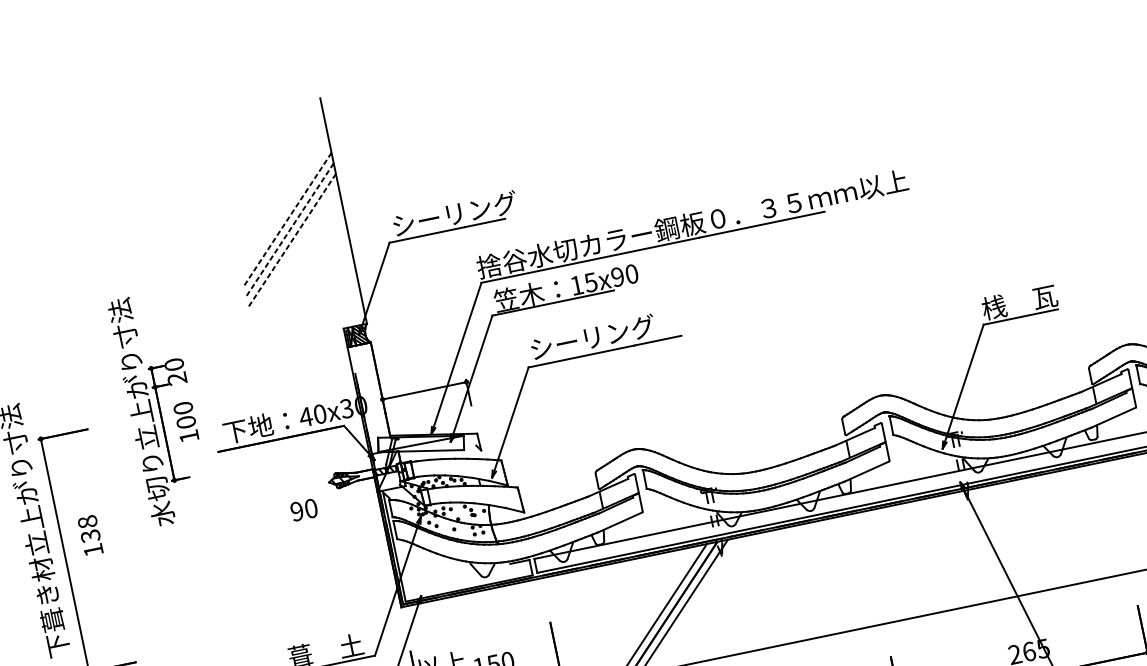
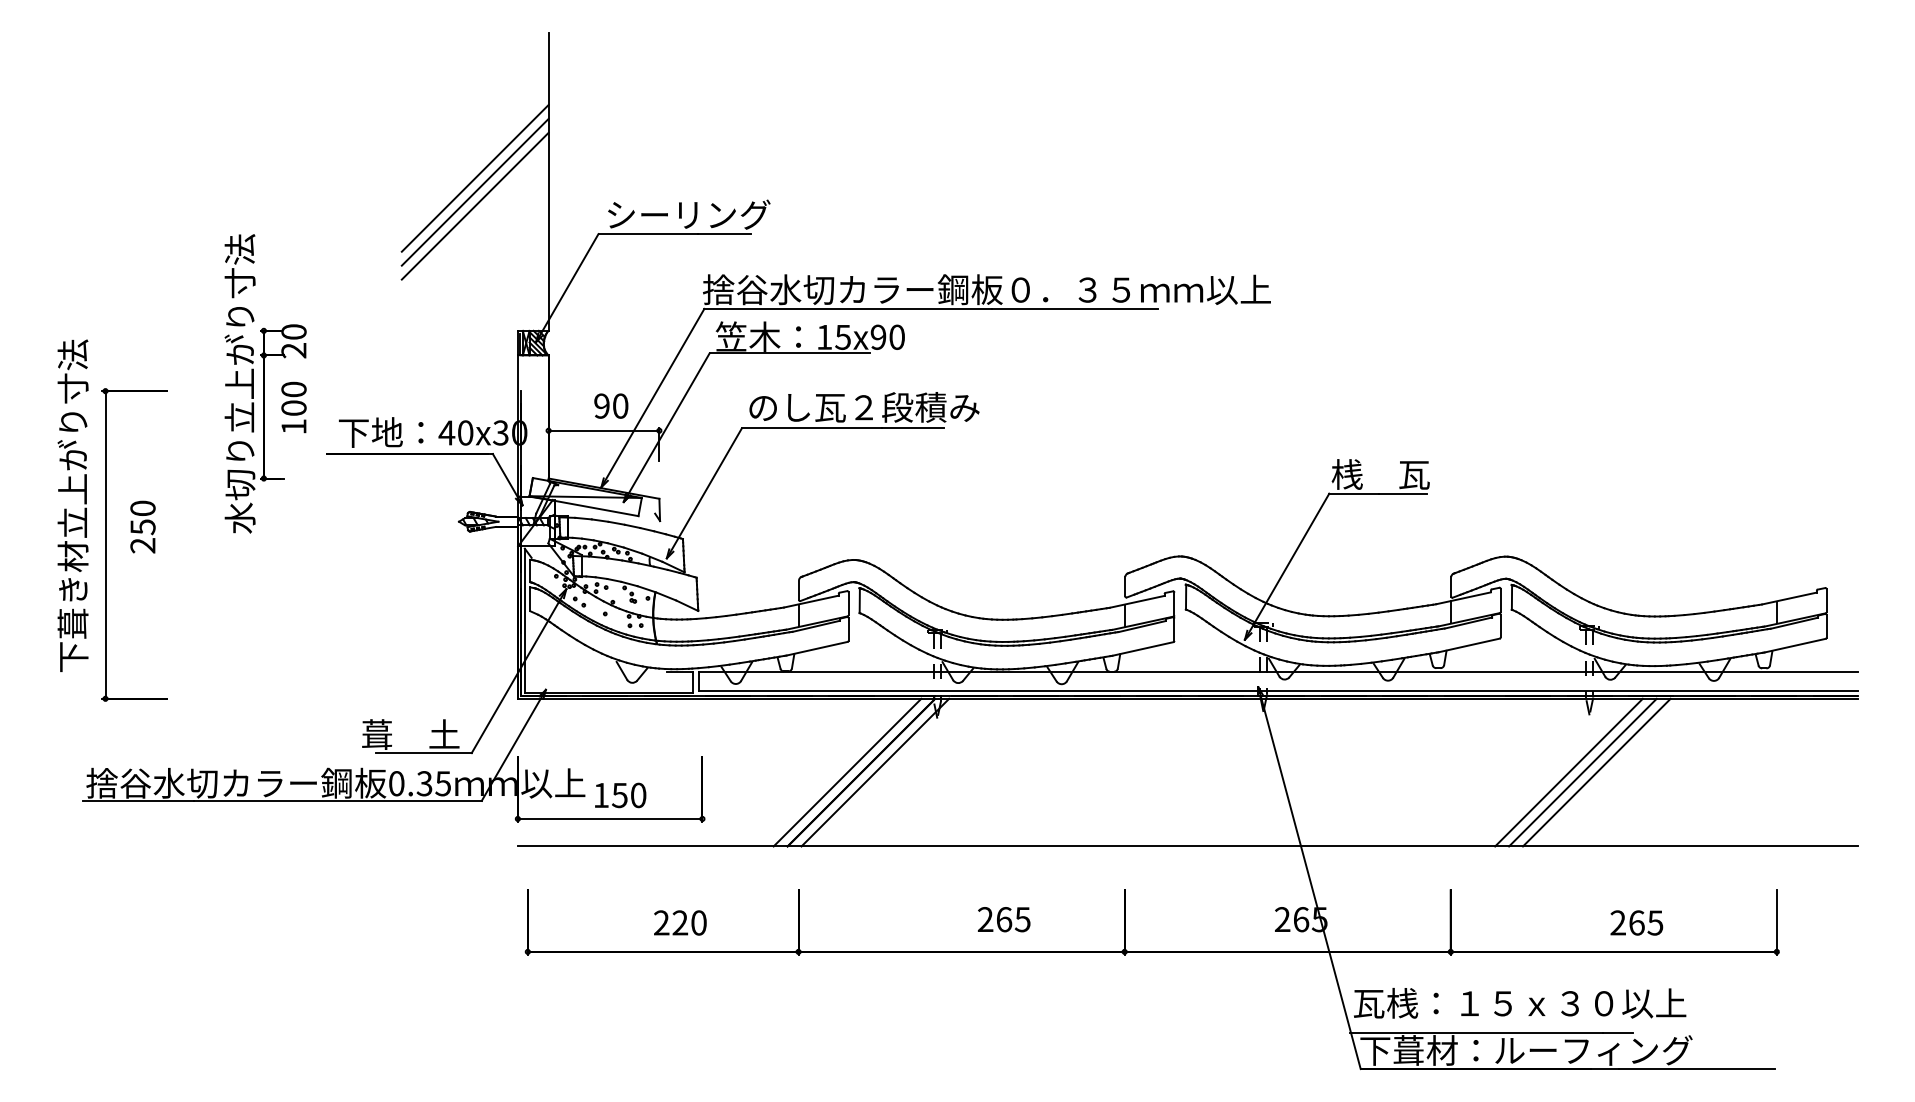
line: (287, 219) -> (475, 178), dashed -> solid
line: (289, 230) -> (475, 192), dashed -> solid
line: (292, 241) -> (475, 206), dashed -> solid
text: (618, 332) -> (864, 407), シーリング -> のし瓦２段積み
text: (304, 509) -> (611, 405), moved
text: (90, 535) -> (142, 526), 138 -> 250

